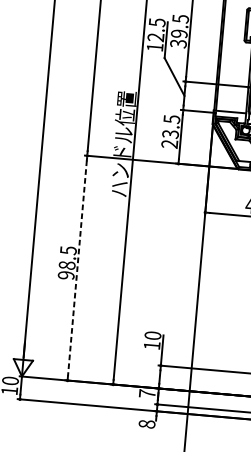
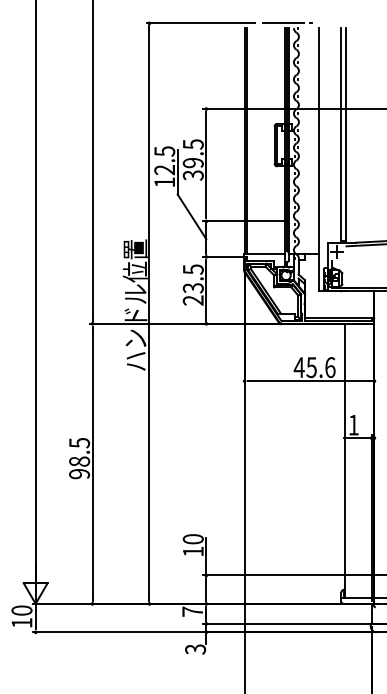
line: (77, 268) -> (92, 464), dashed -> solid
text: (146, 424) -> (195, 649), 8 -> 3

